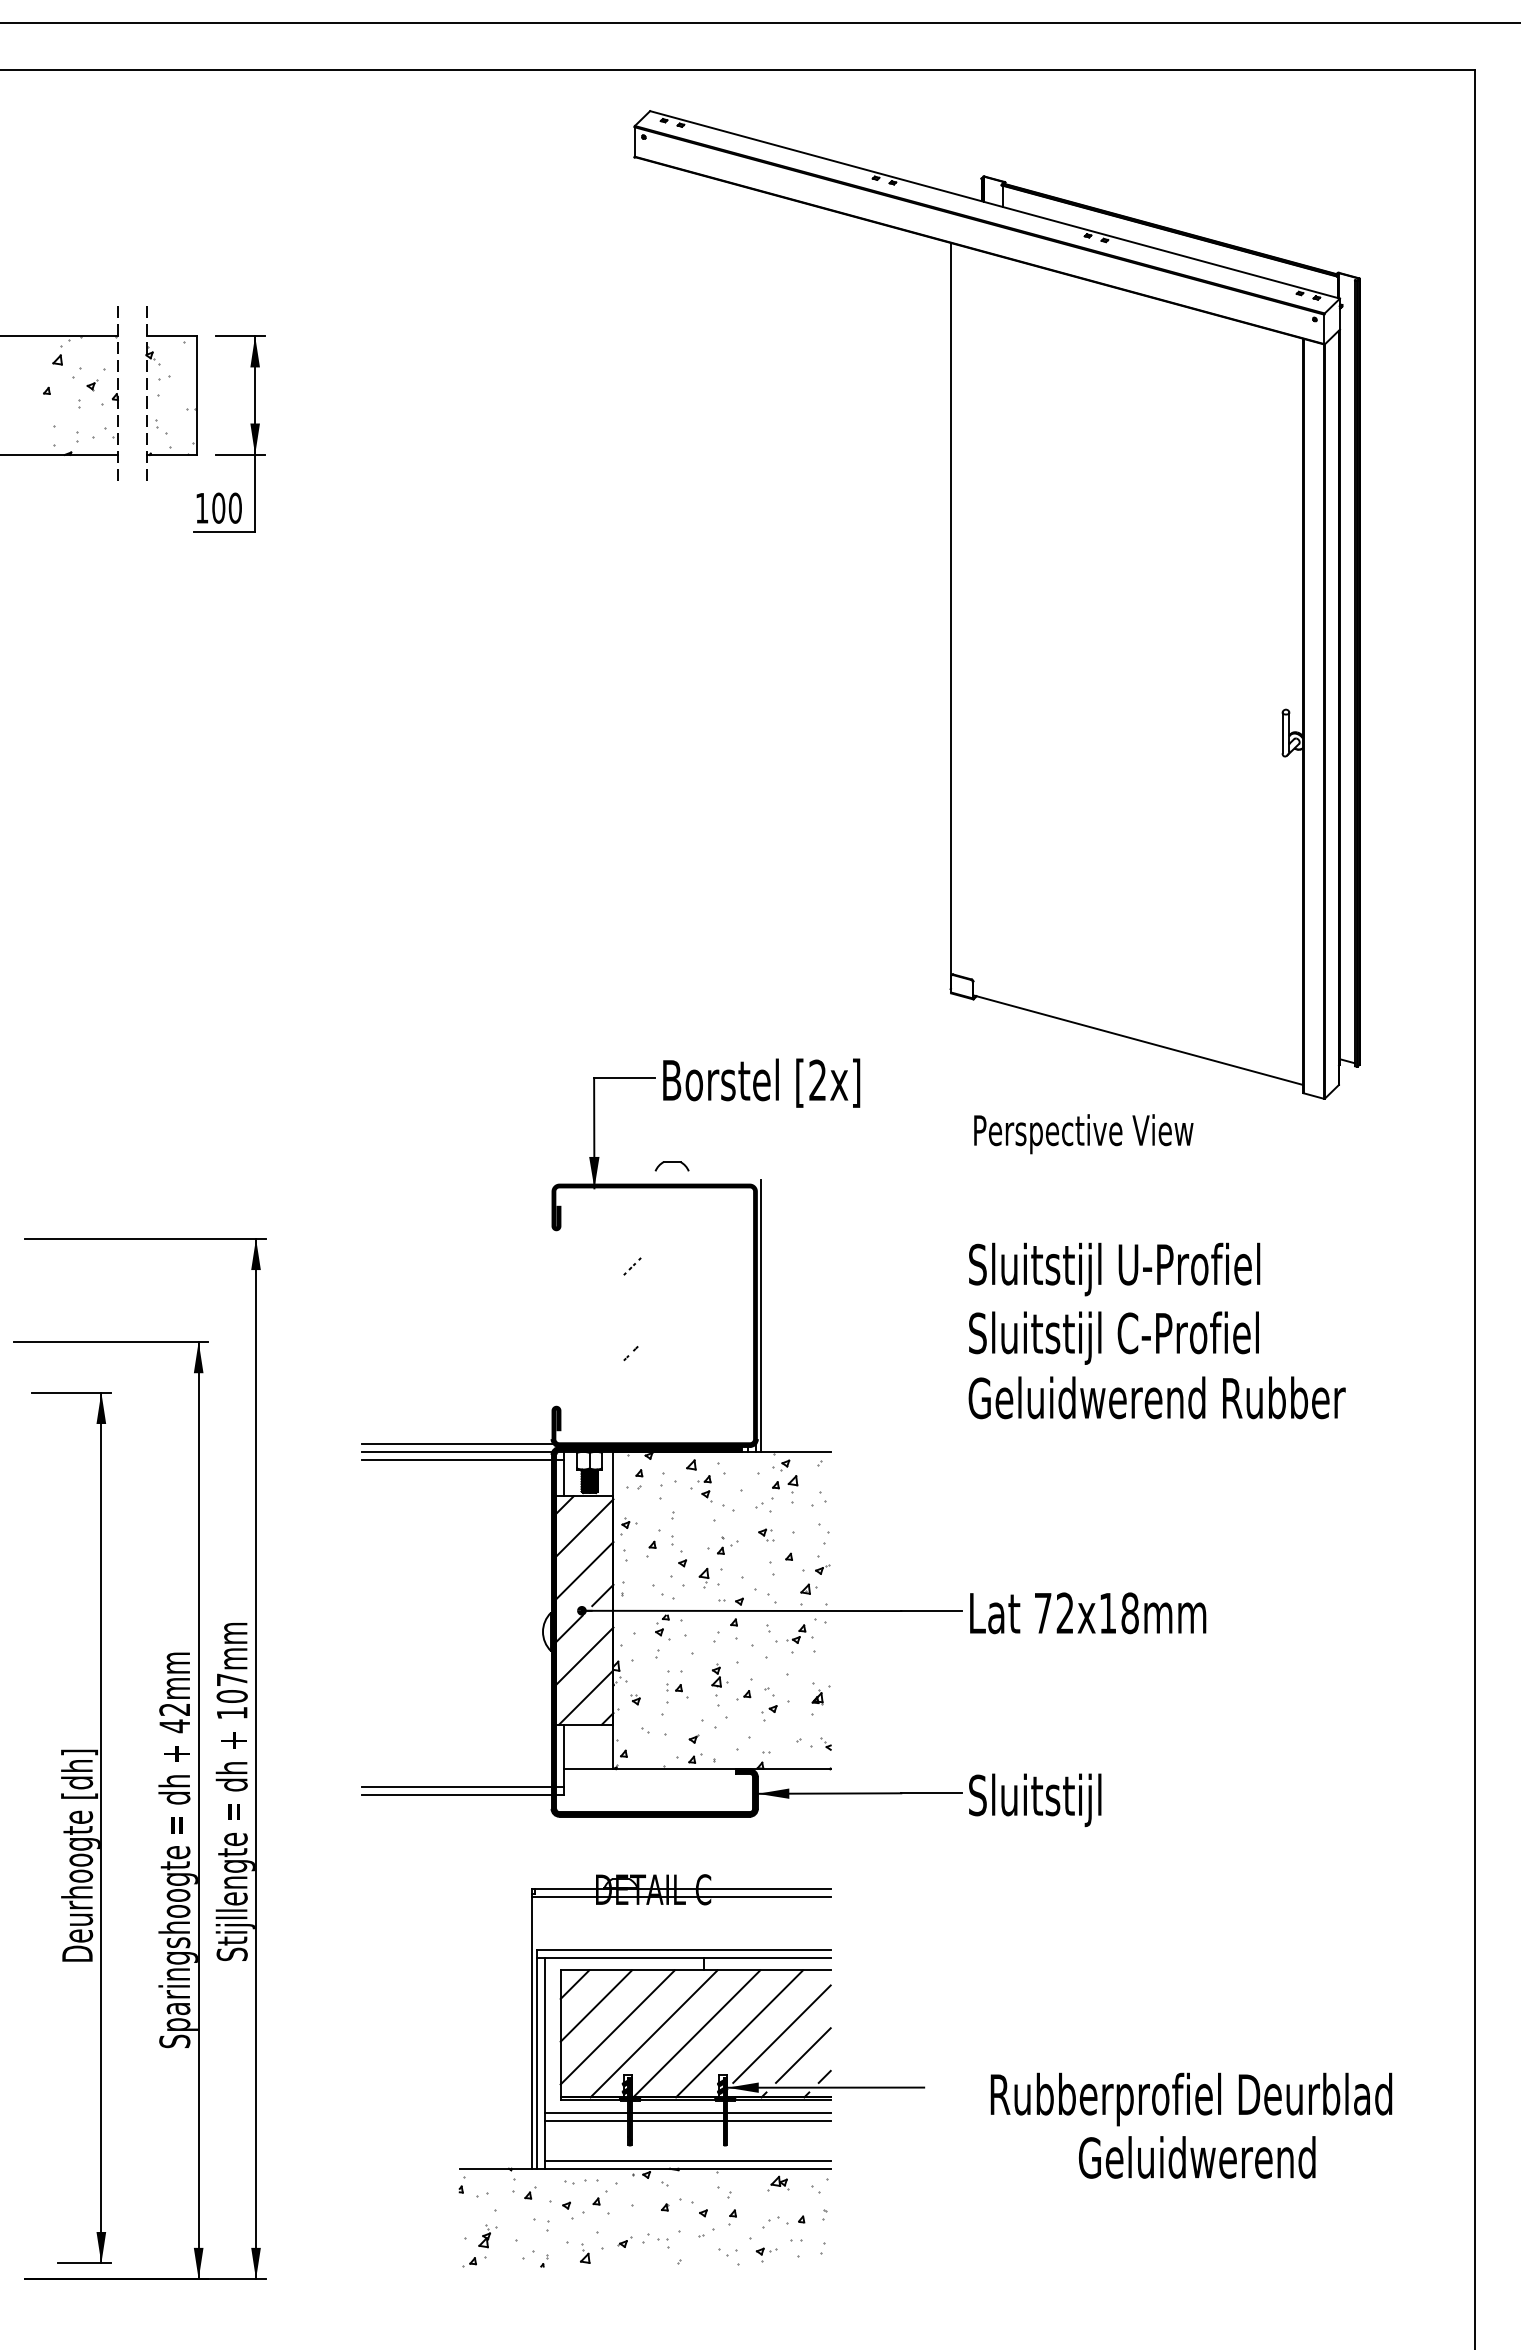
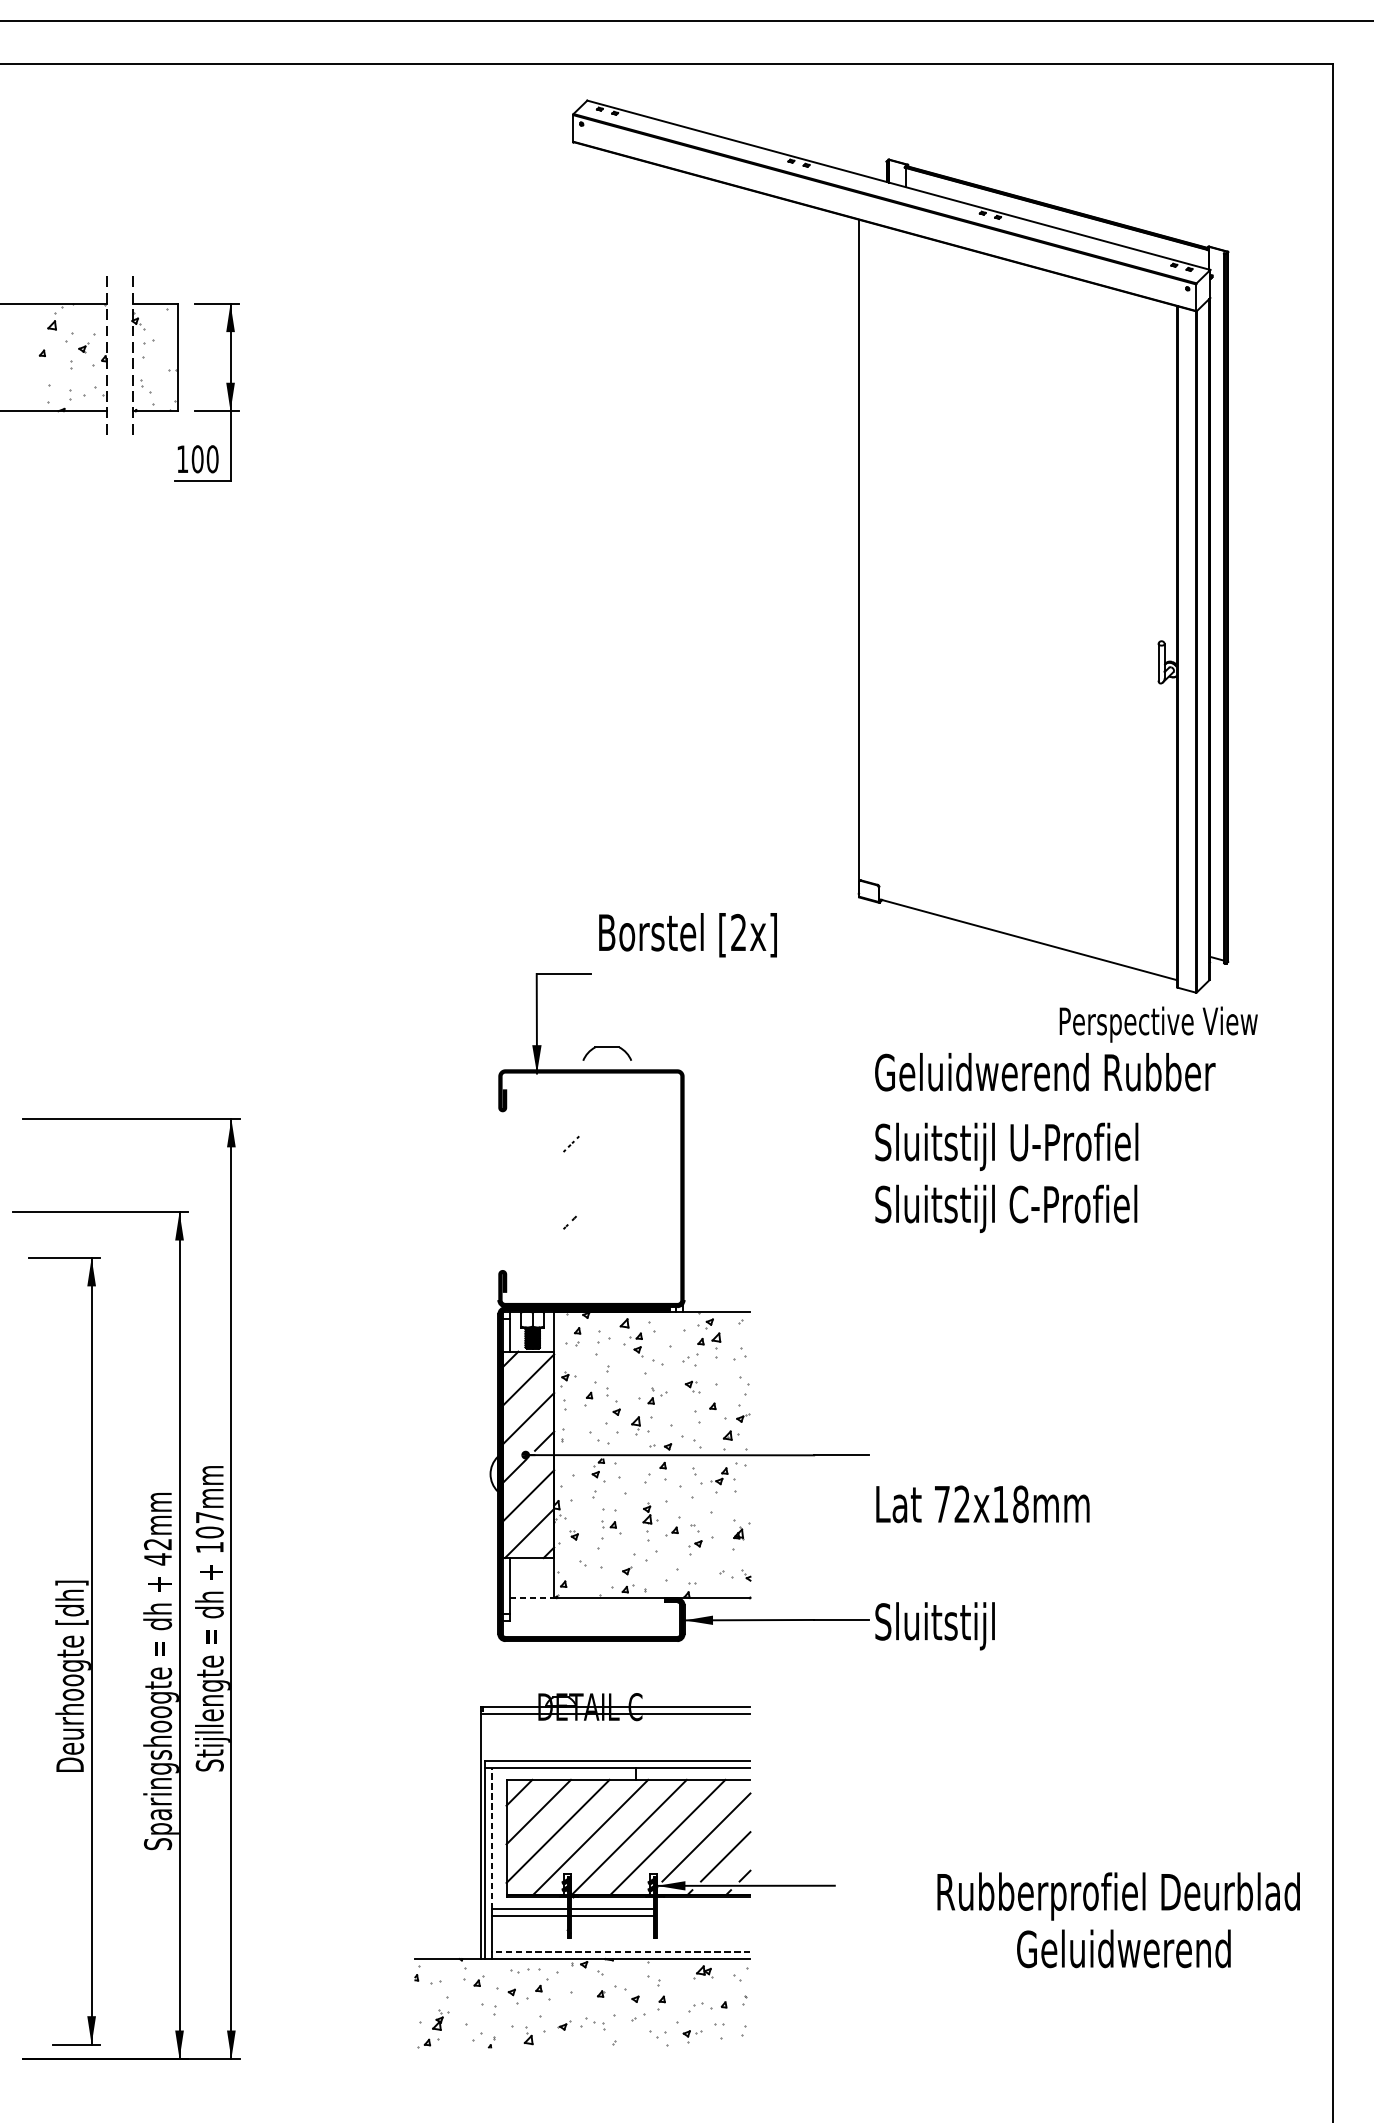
text: (761, 1082) -> (687, 934), moved
text: (1083, 1134) -> (1158, 1024), moved
part: (671, 1166) -> (606, 1053), size x1.6
line: (761, 1315) -> (687, 1188), removed
text: (1156, 1397) -> (1044, 1071), moved
line: (457, 1443) -> (413, 1304), removed
line: (457, 1451) -> (413, 1311), removed
line: (456, 1459) -> (412, 1318), removed
text: (1088, 1613) -> (983, 1504), moved
line: (588, 1769) -> (531, 1598), solid -> dashed
line: (456, 1786) -> (412, 1613), removed
line: (456, 1794) -> (412, 1621), removed
line: (544, 2035) -> (491, 1838), solid -> dashed
line: (778, 2113) -> (703, 1909), removed
line: (778, 2121) -> (703, 1916), removed
text: (1191, 2125) -> (1118, 1919), moved
line: (687, 2160) -> (621, 1951), solid -> dashed

